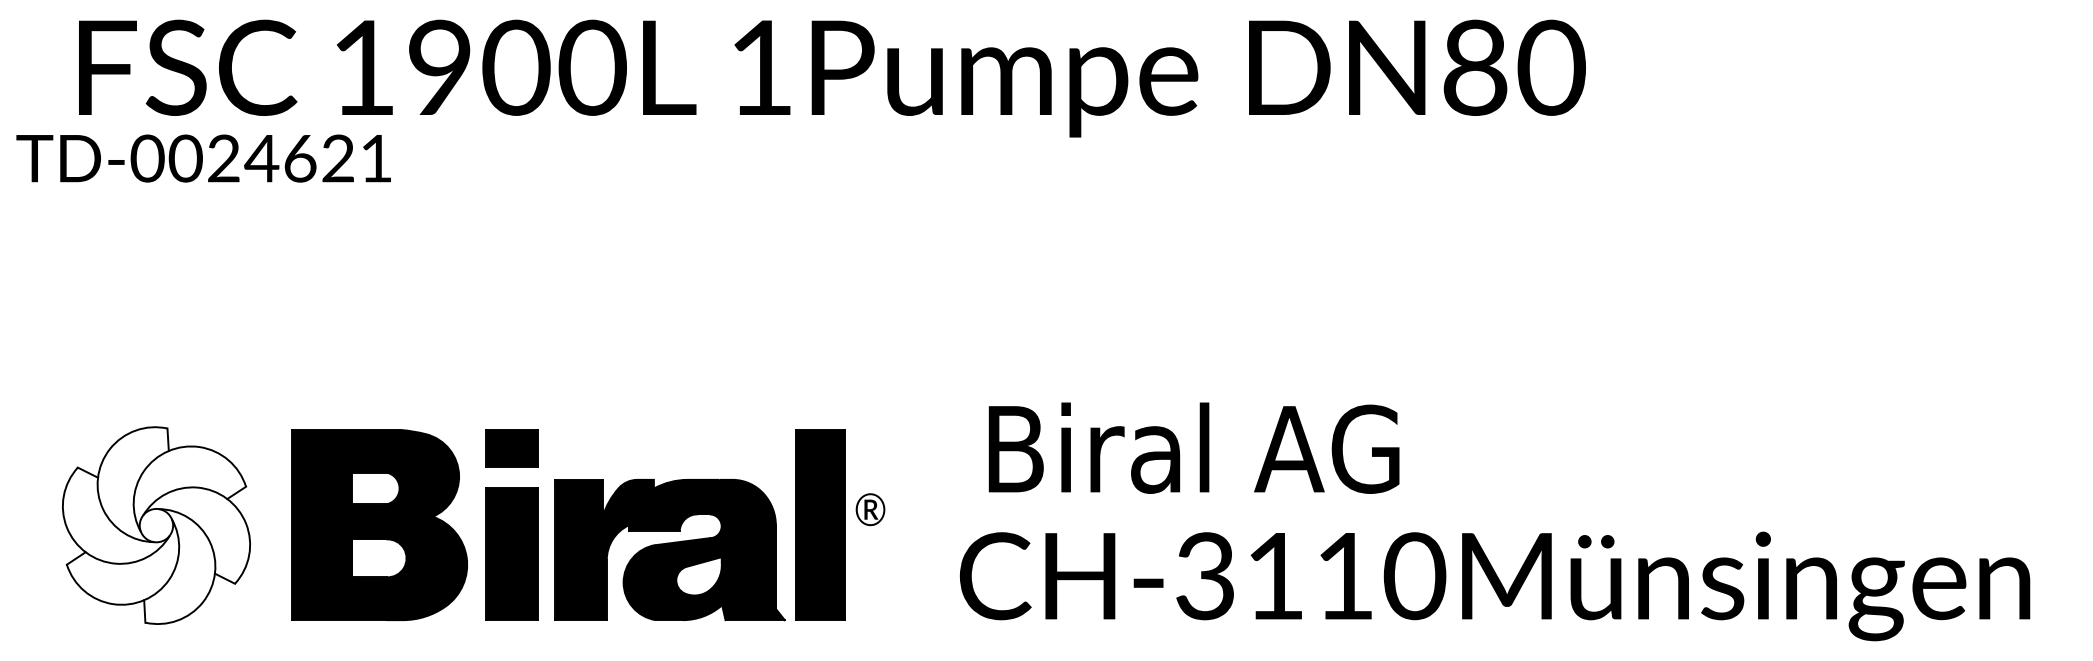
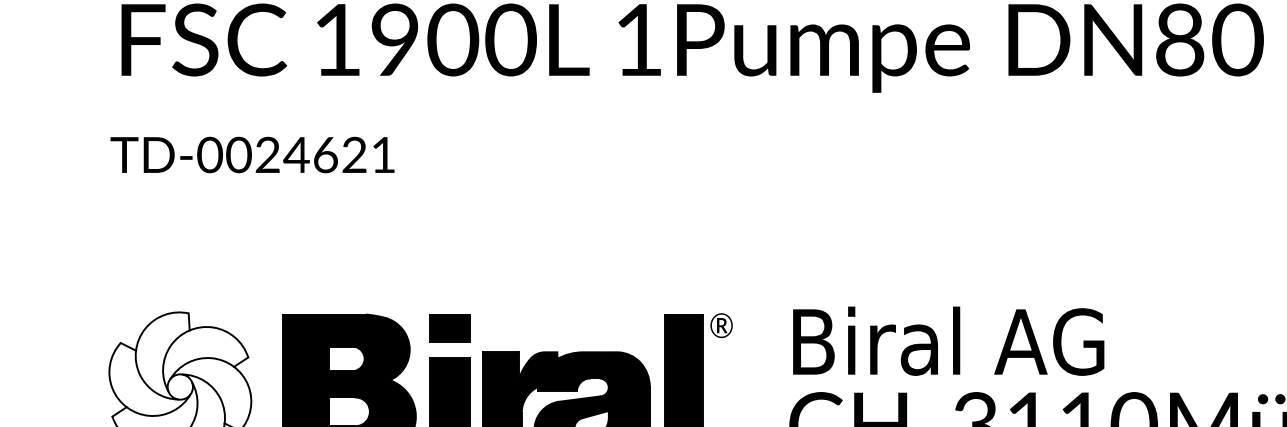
text: (203, 158) -> (252, 154), moved
text: (1193, 447) -> (948, 340), moved
text: (870, 509) -> (721, 325), moved

